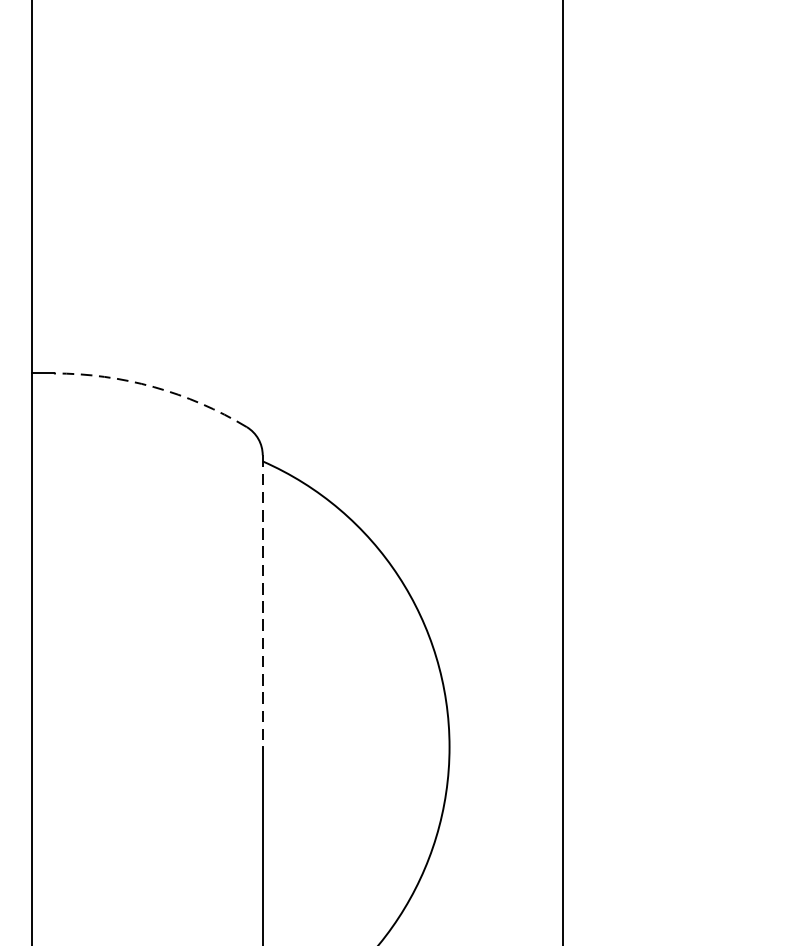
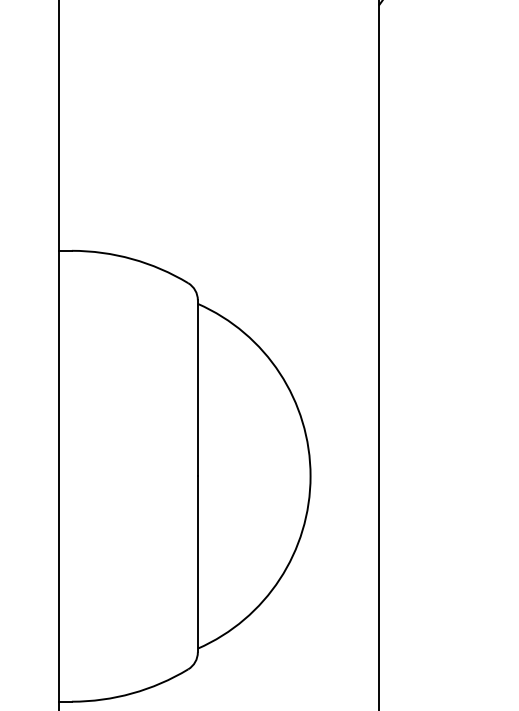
arc: (154, 387) -> (132, 259), dashed -> solid
line: (262, 601) -> (197, 388), dashed -> solid

